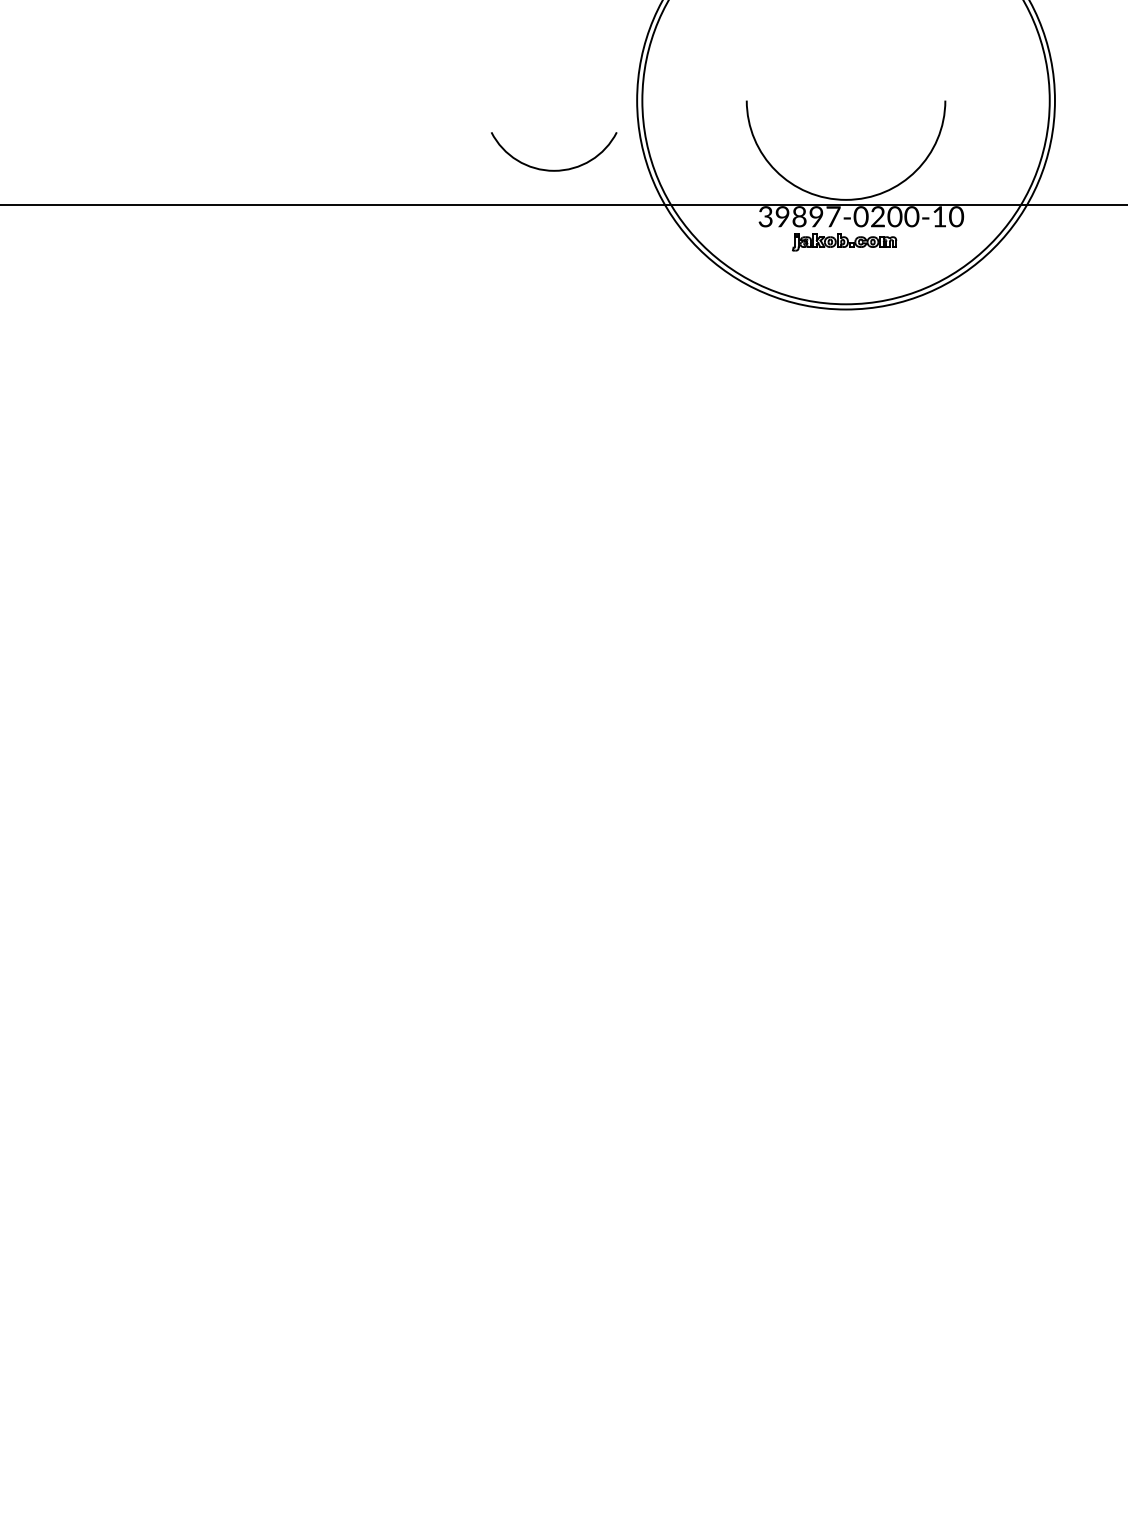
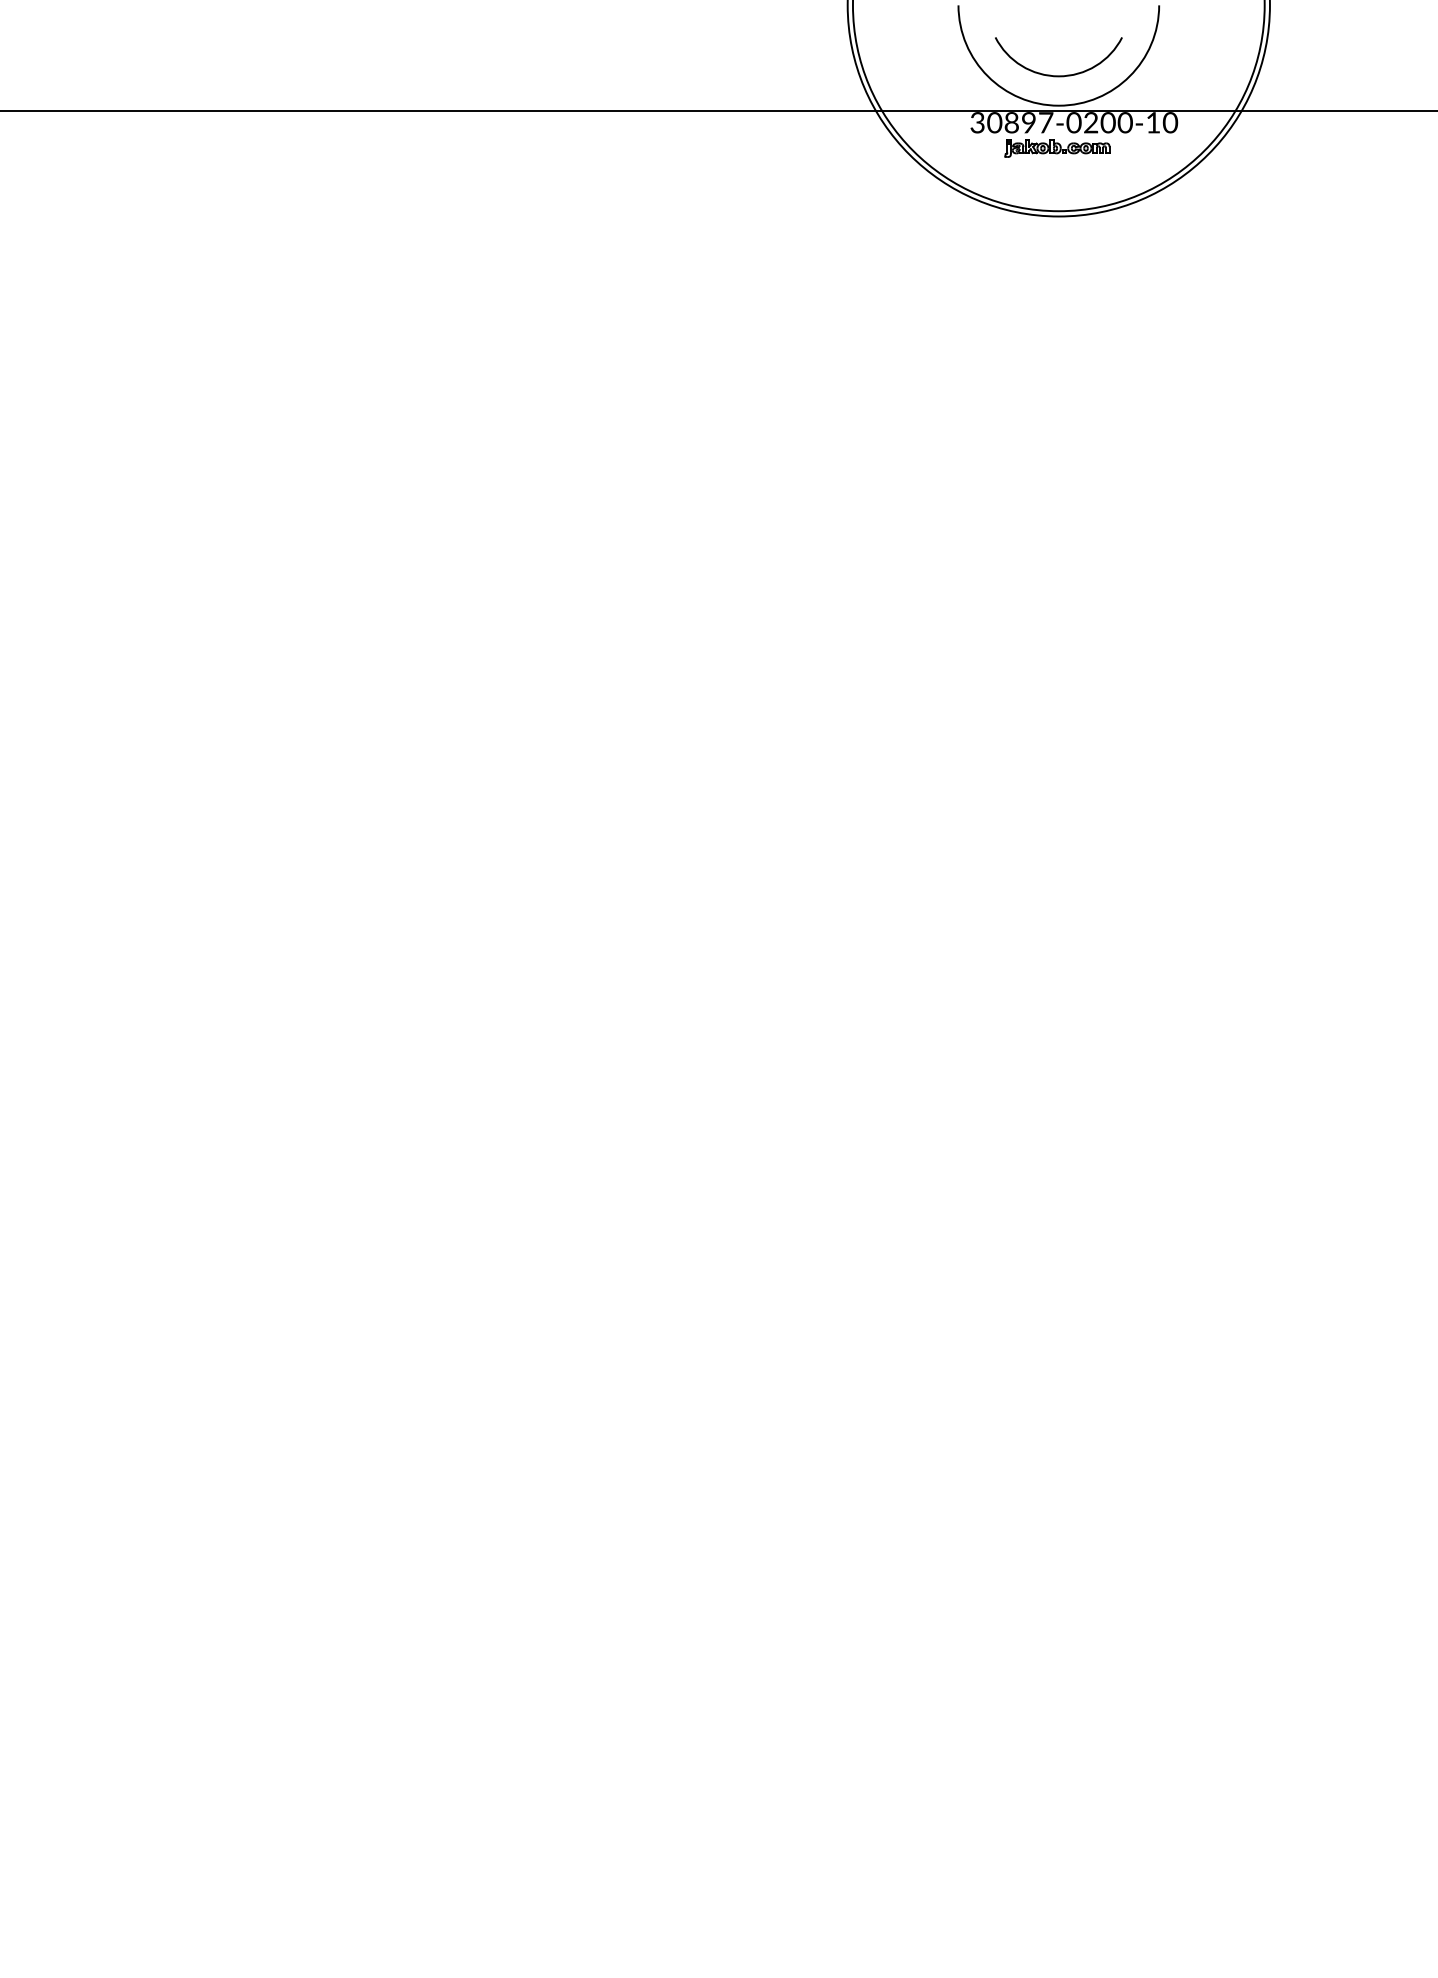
arc: (553, 170) -> (1058, 75), moved
text: (782, 217) -> (994, 123), 39897-0200-10 -> 30897-0200-10

